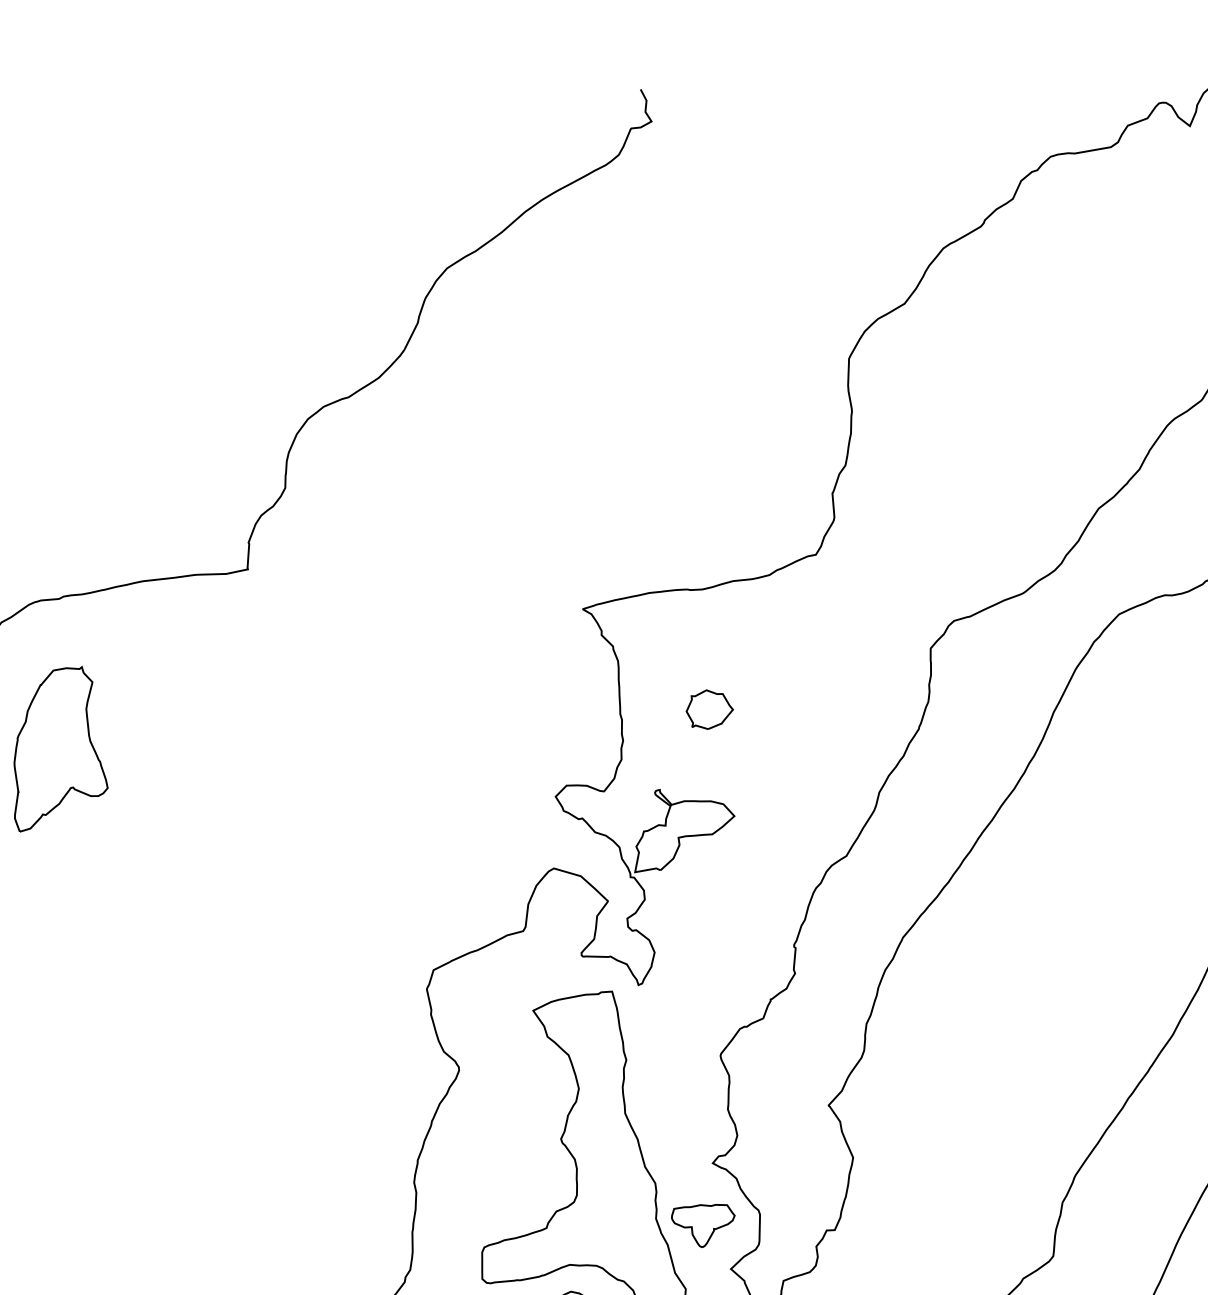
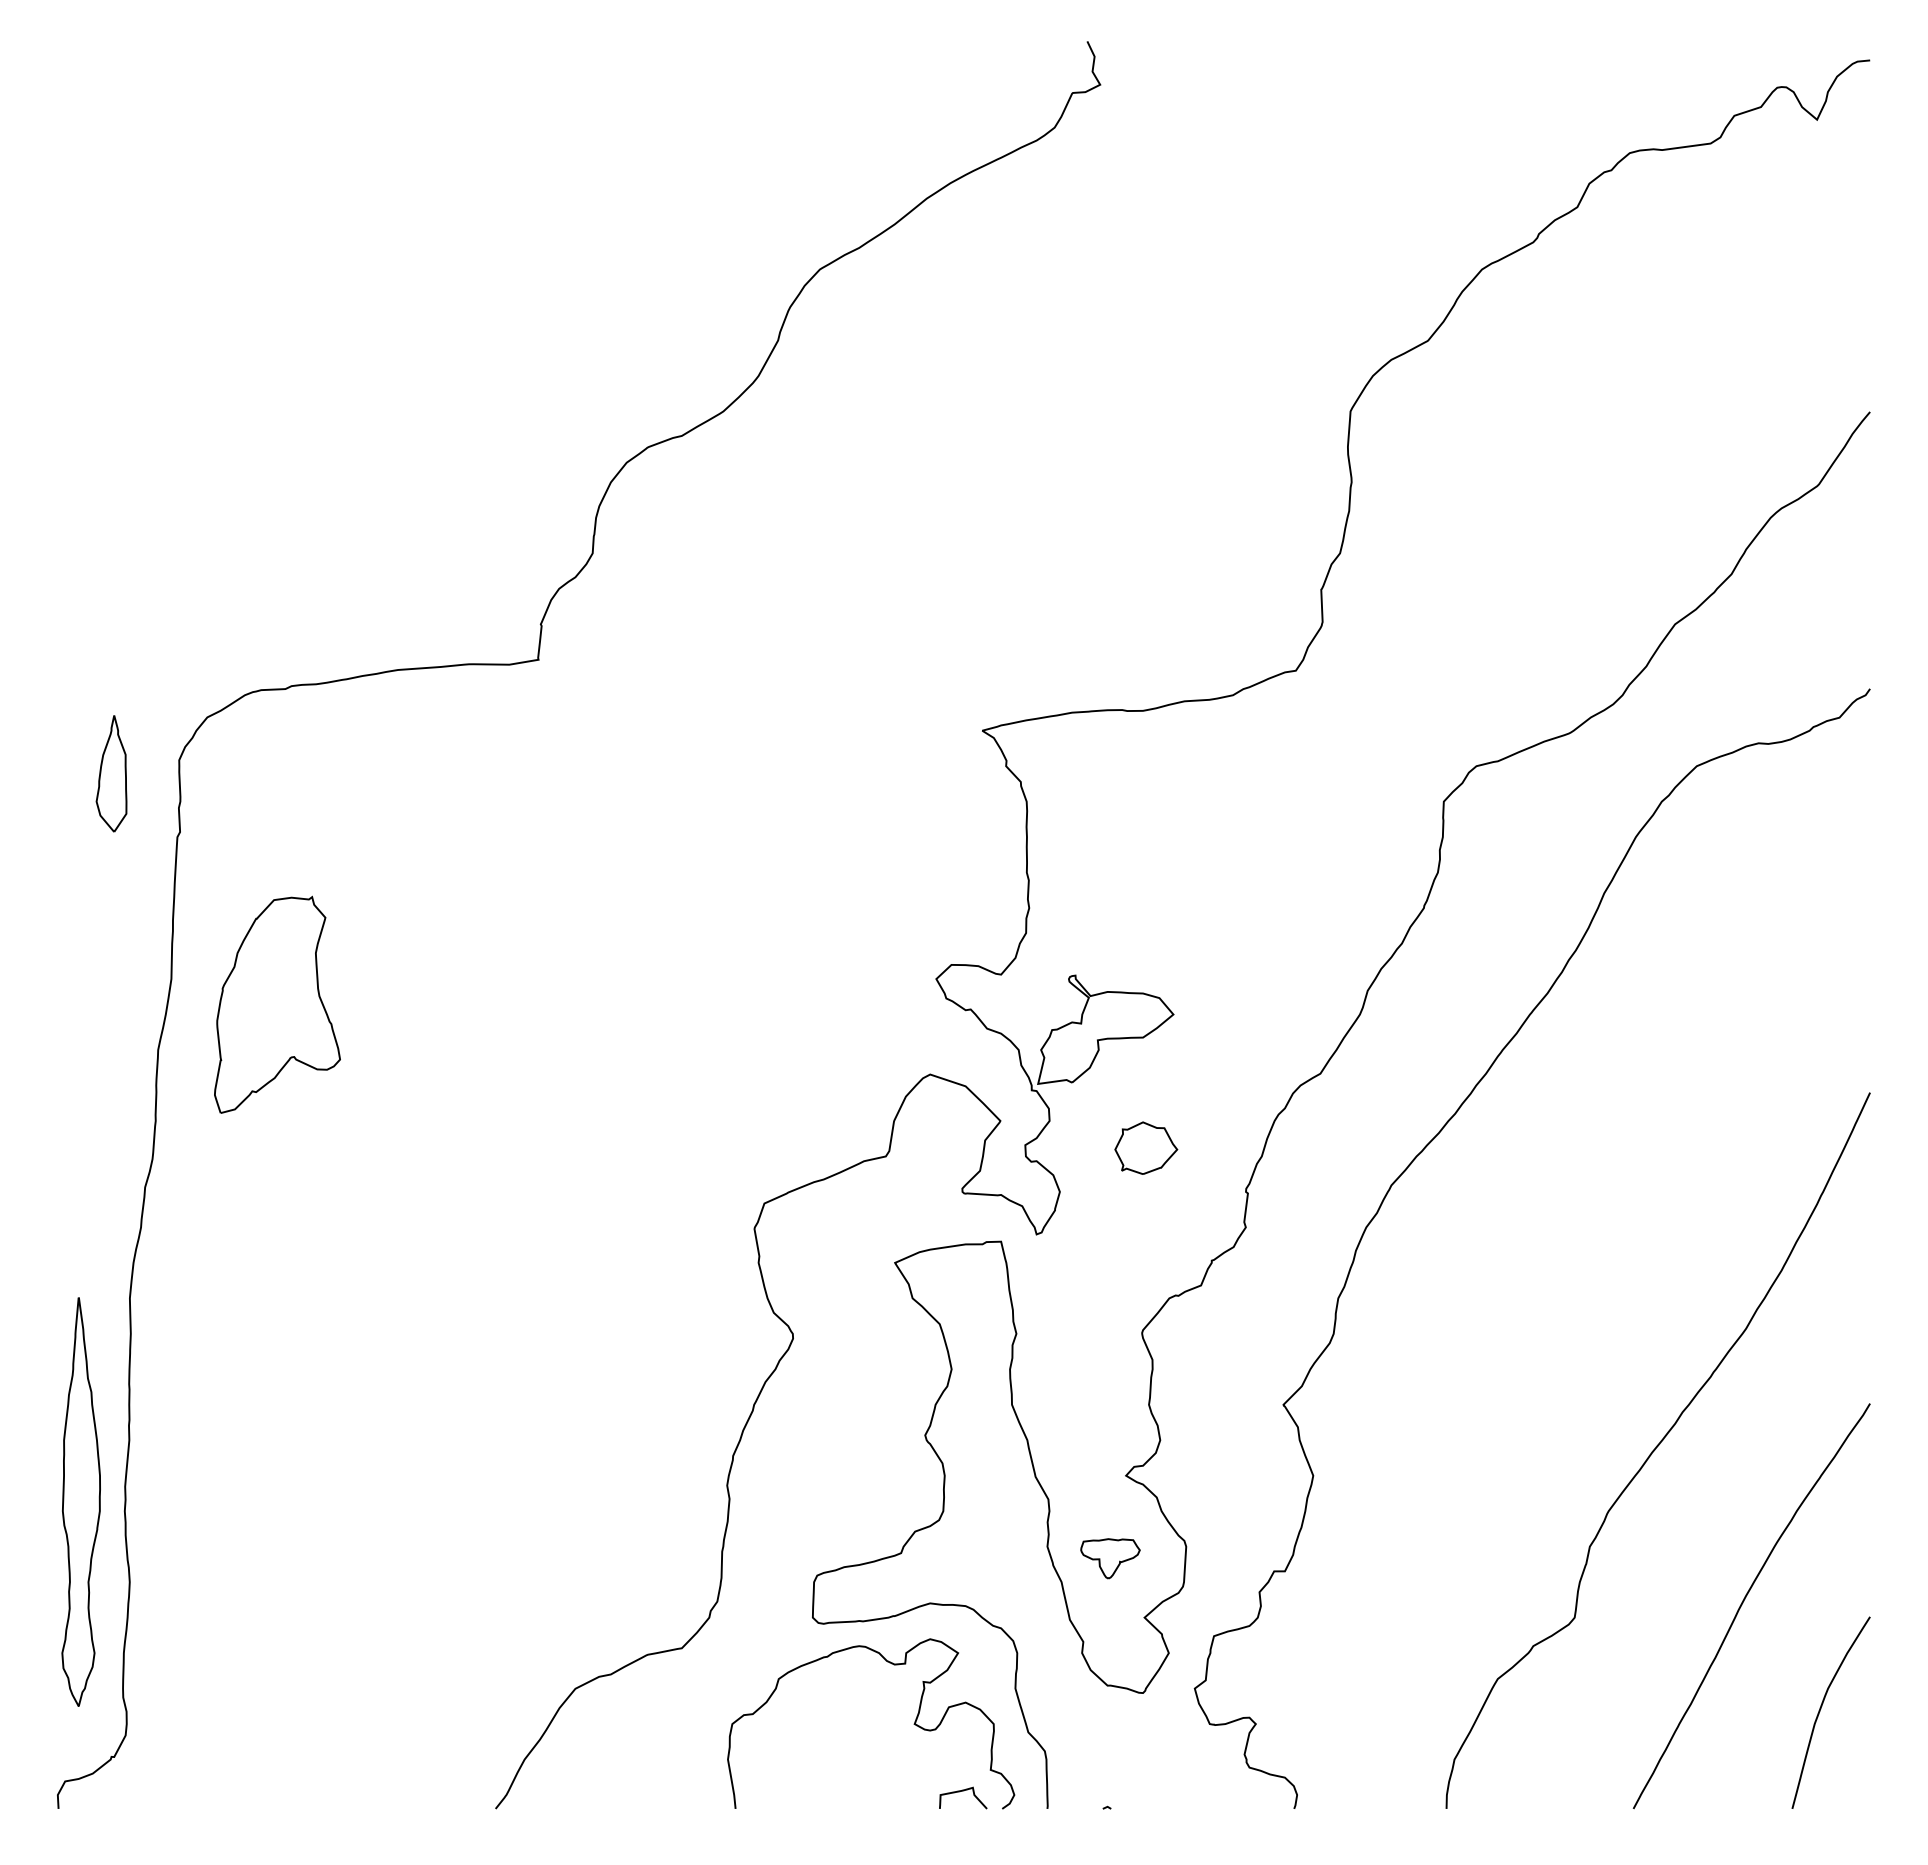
part: (709, 709) -> (1146, 1147), moved
part: (59, 748) -> (277, 1004), moved
part: (703, 1225) -> (1110, 1558), size x0.7

